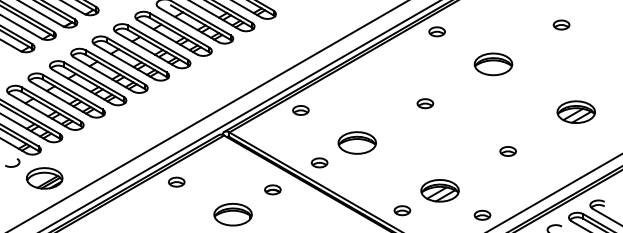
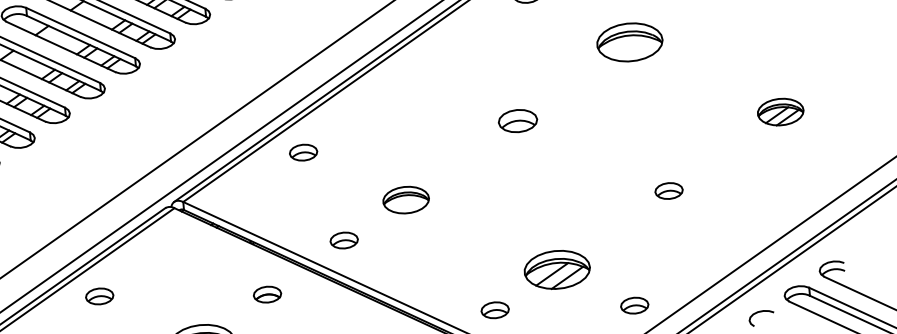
part: (425, 103) -> (518, 120), size x1.4
part: (575, 111) -> (779, 111), size x0.7
part: (356, 142) -> (404, 199), size x0.7

